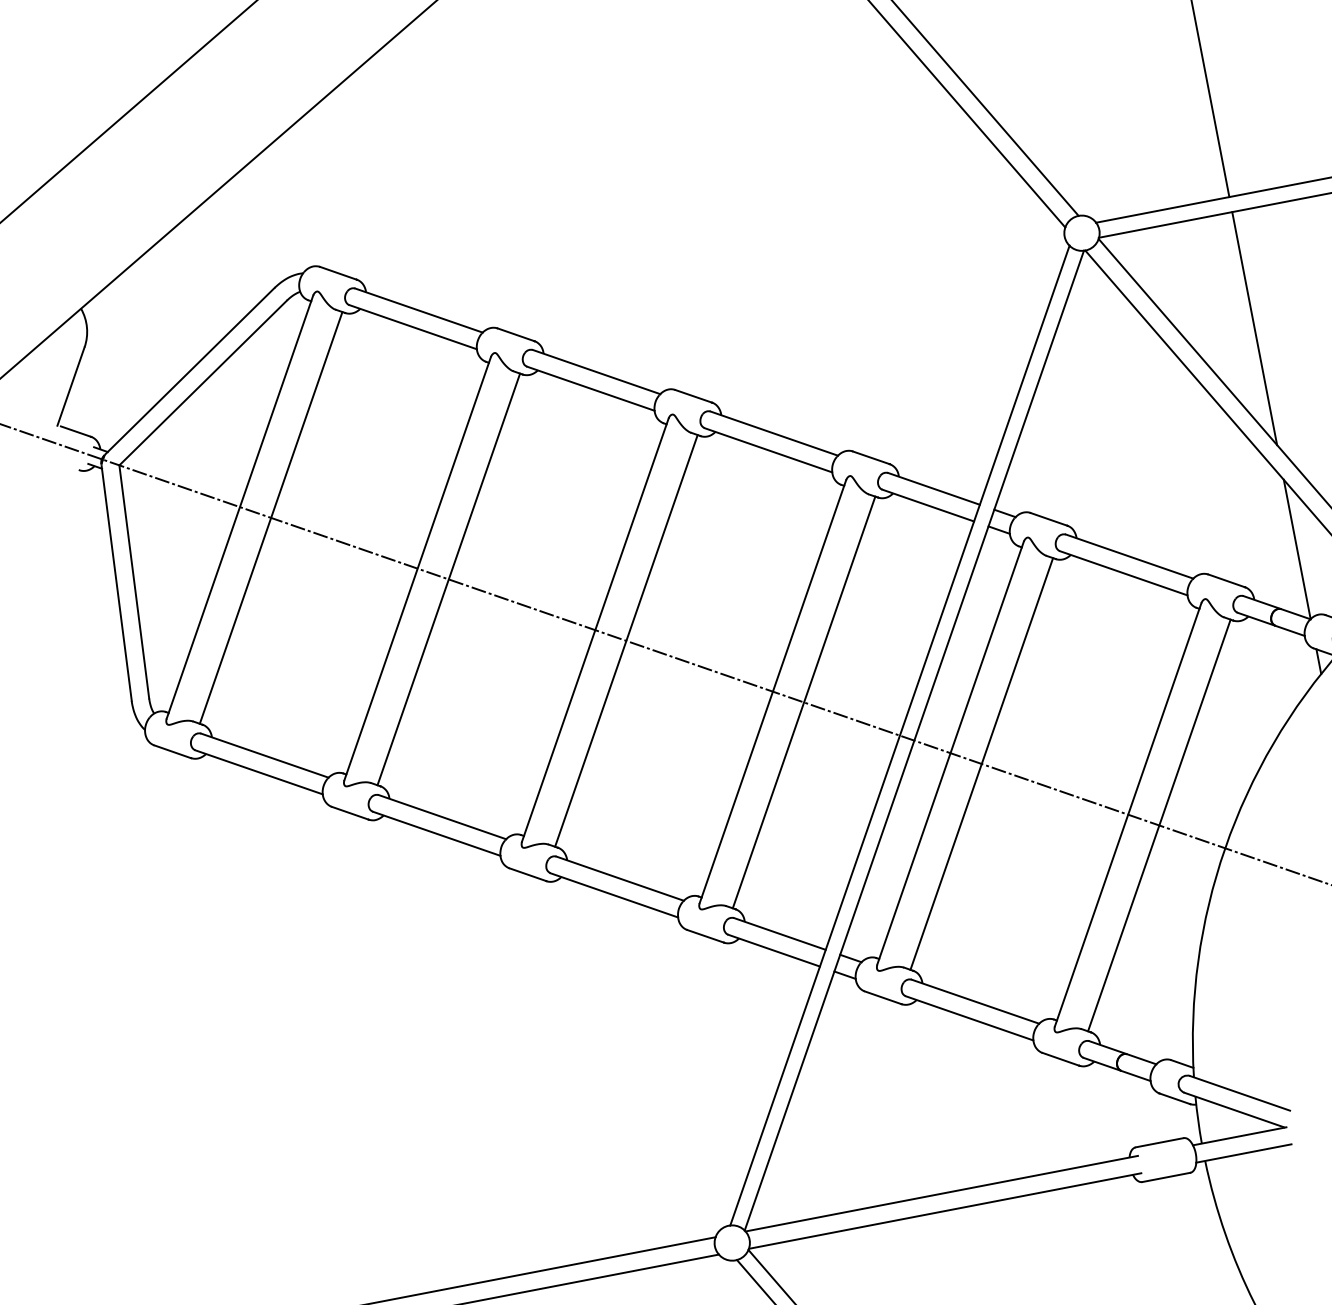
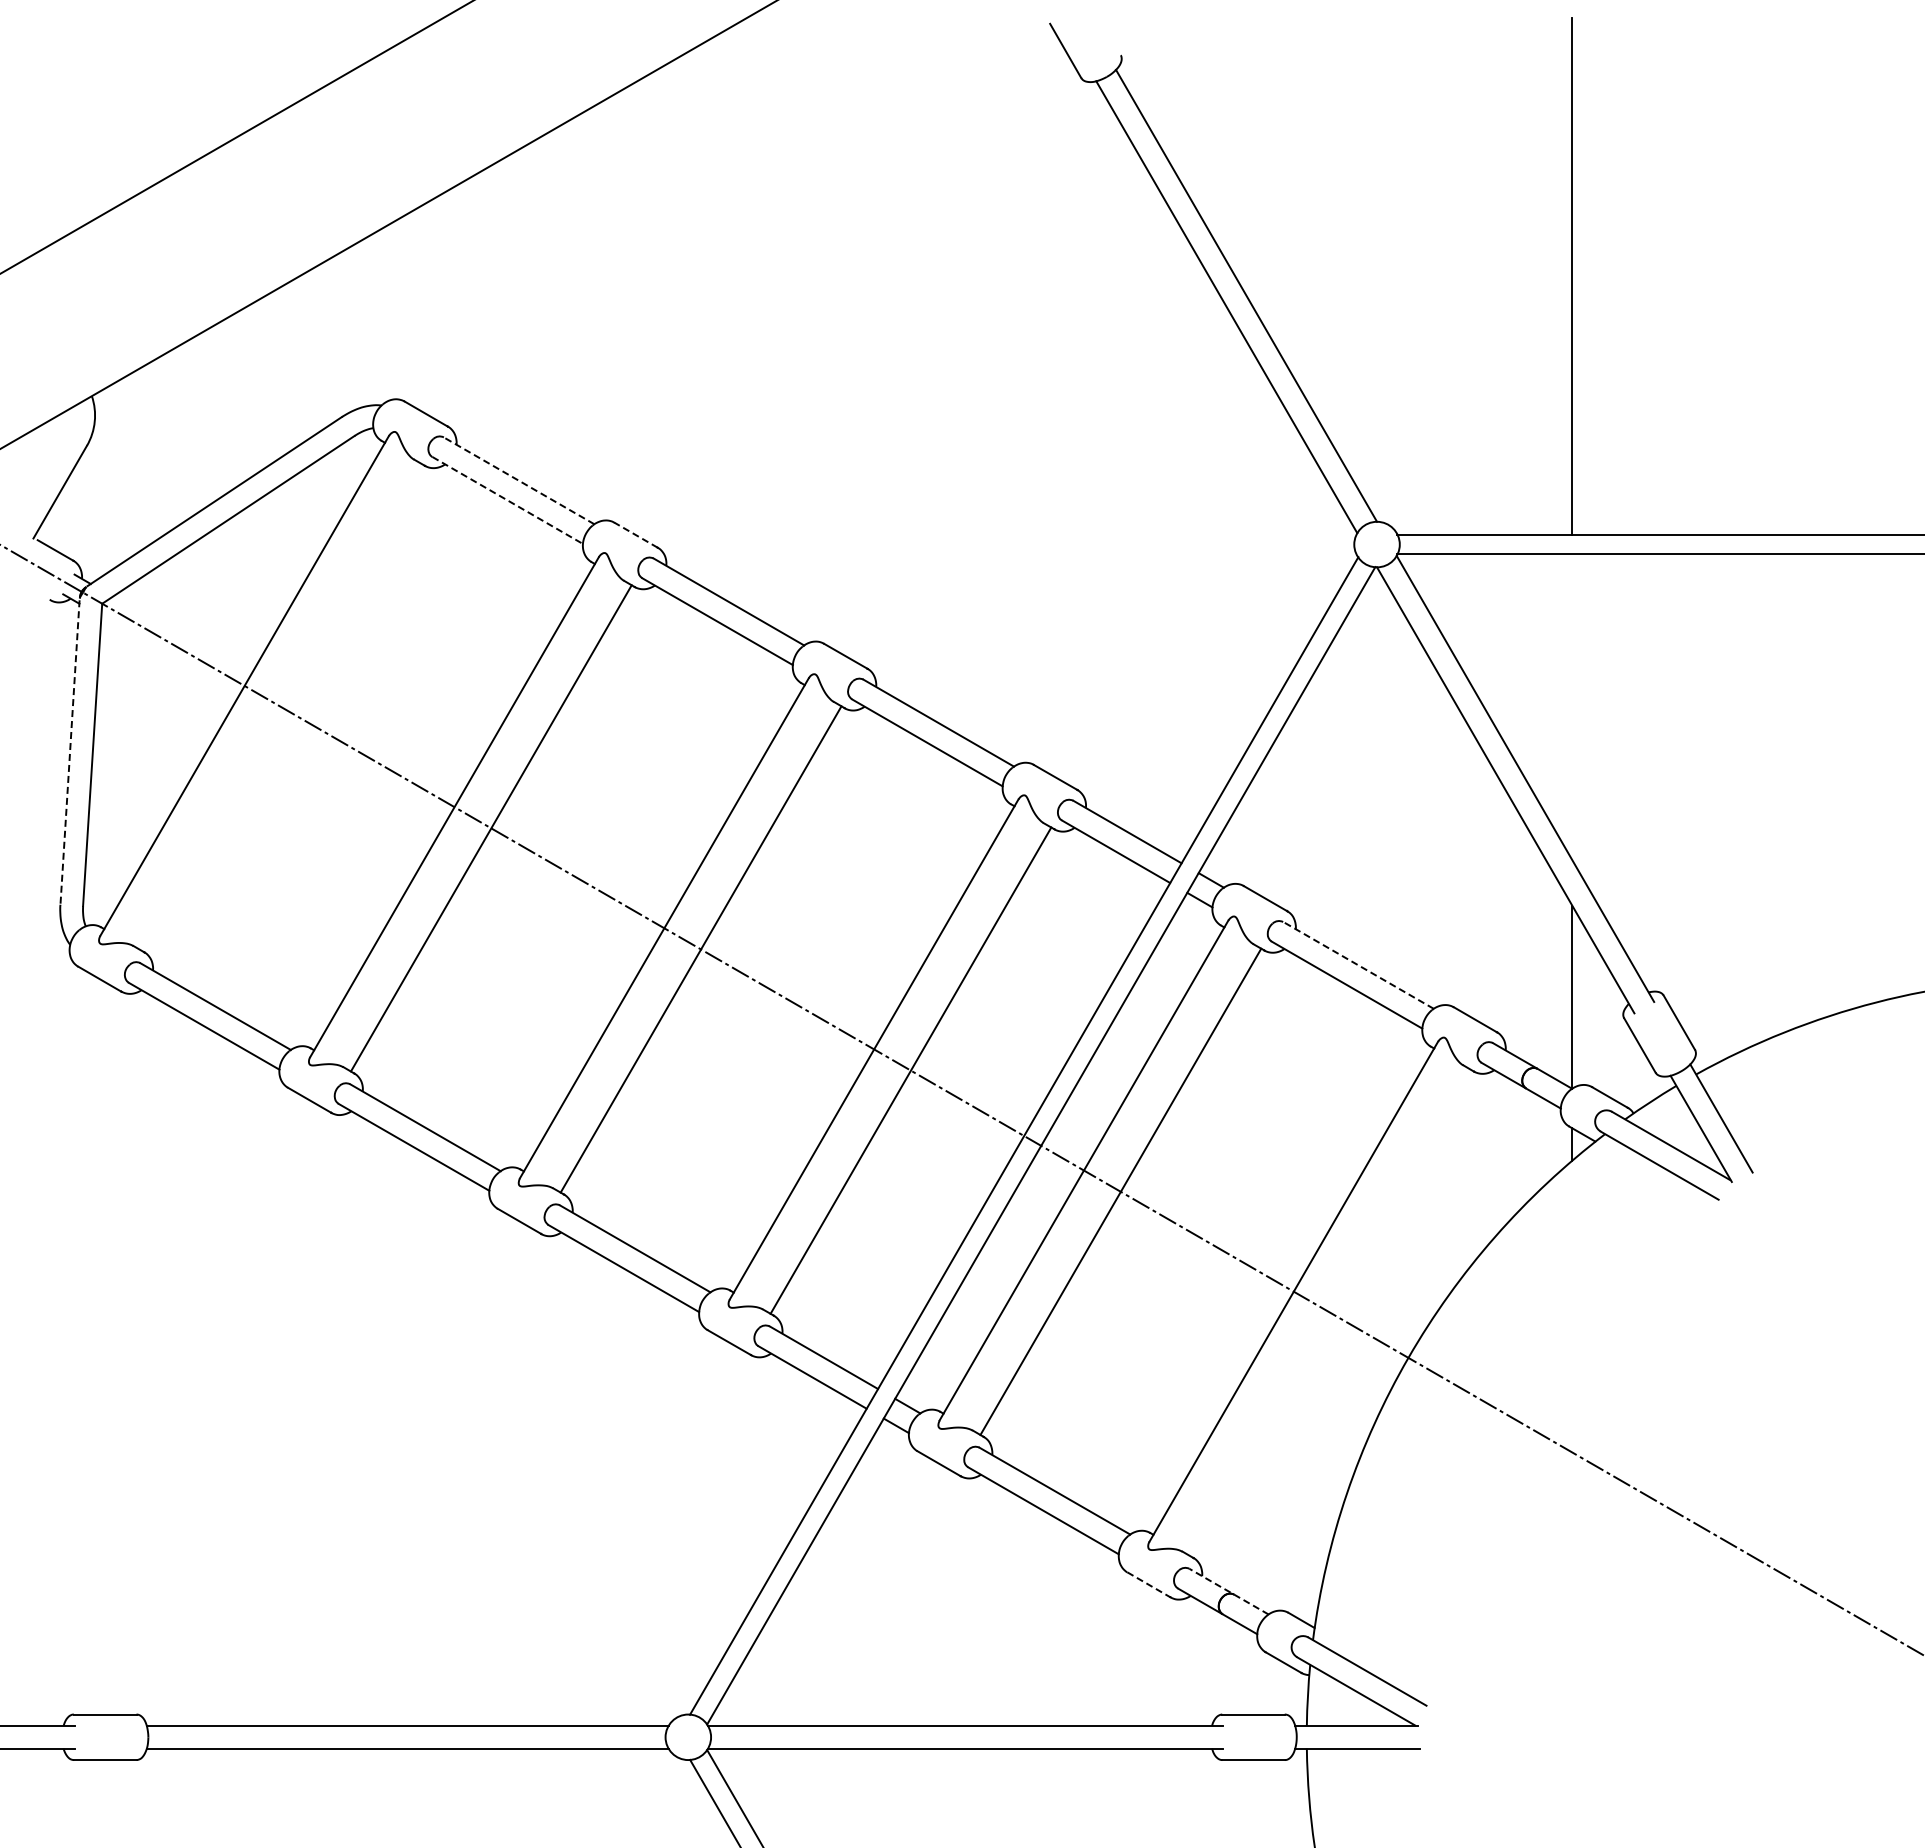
line: (419, 310) -> (519, 480), solid -> dashed
line: (413, 327) -> (507, 500), solid -> dashed
line: (1254, 328) -> (1572, 707), removed
line: (515, 334) -> (635, 534), solid -> dashed
line: (271, 518) -> (281, 707), removed
line: (1129, 556) -> (1358, 965), solid -> dashed
line: (117, 583) -> (70, 752), solid -> dashed
line: (1159, 825) -> (1330, 1312), removed
line: (1123, 1052) -> (1229, 1591), solid -> dashed
line: (1061, 1059) -> (1149, 1585), solid -> dashed

